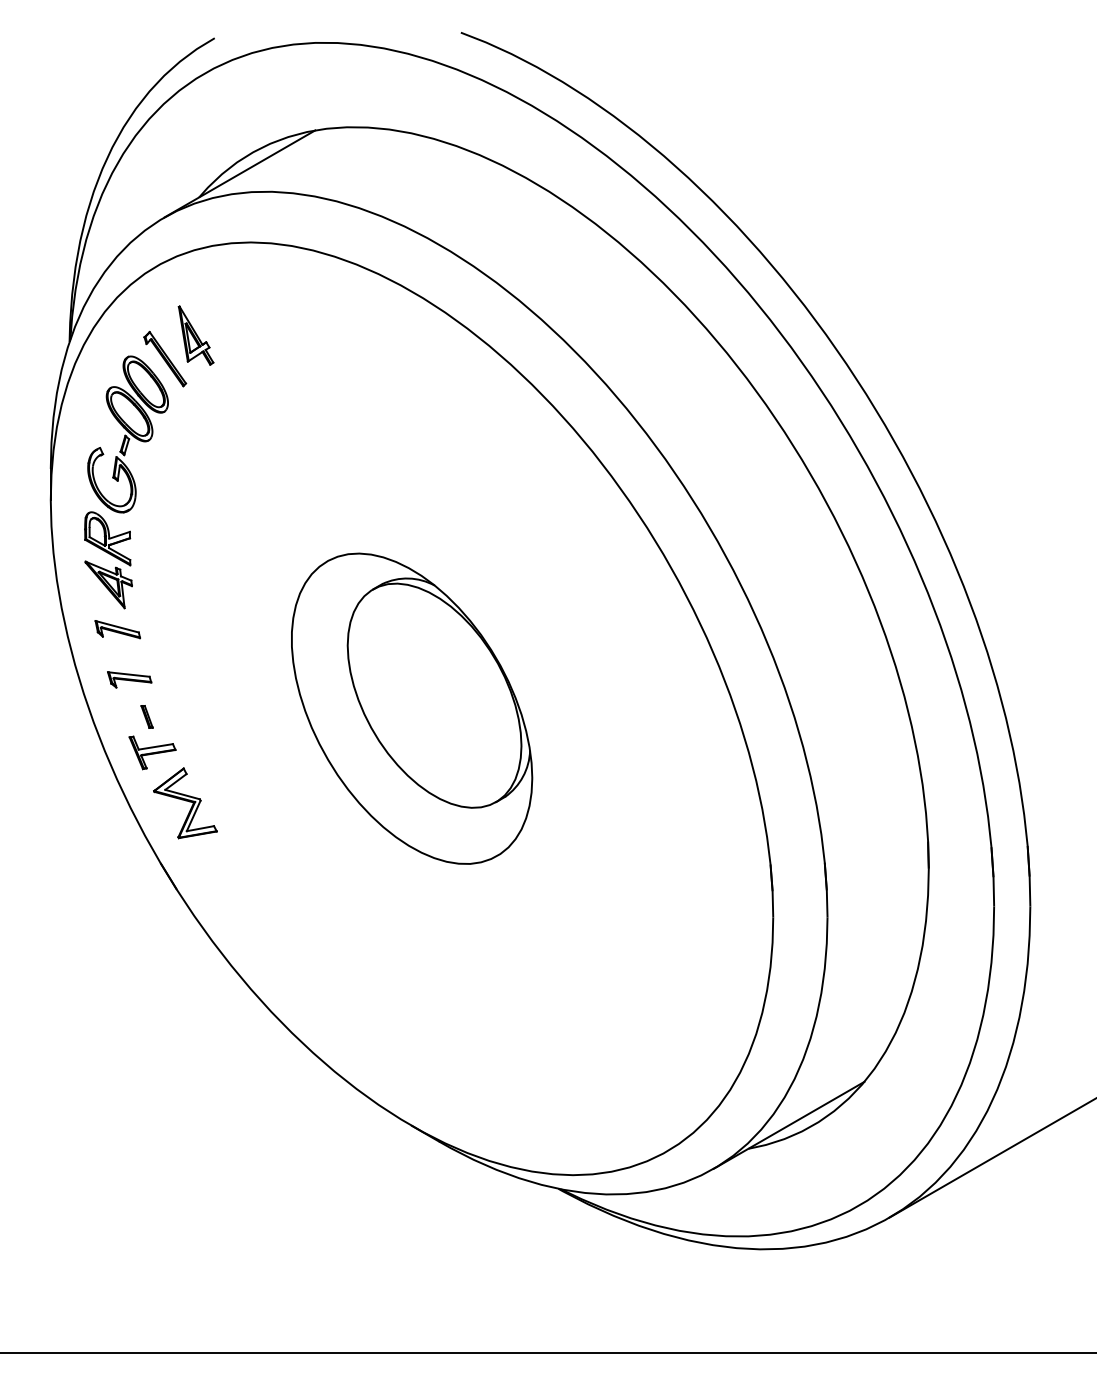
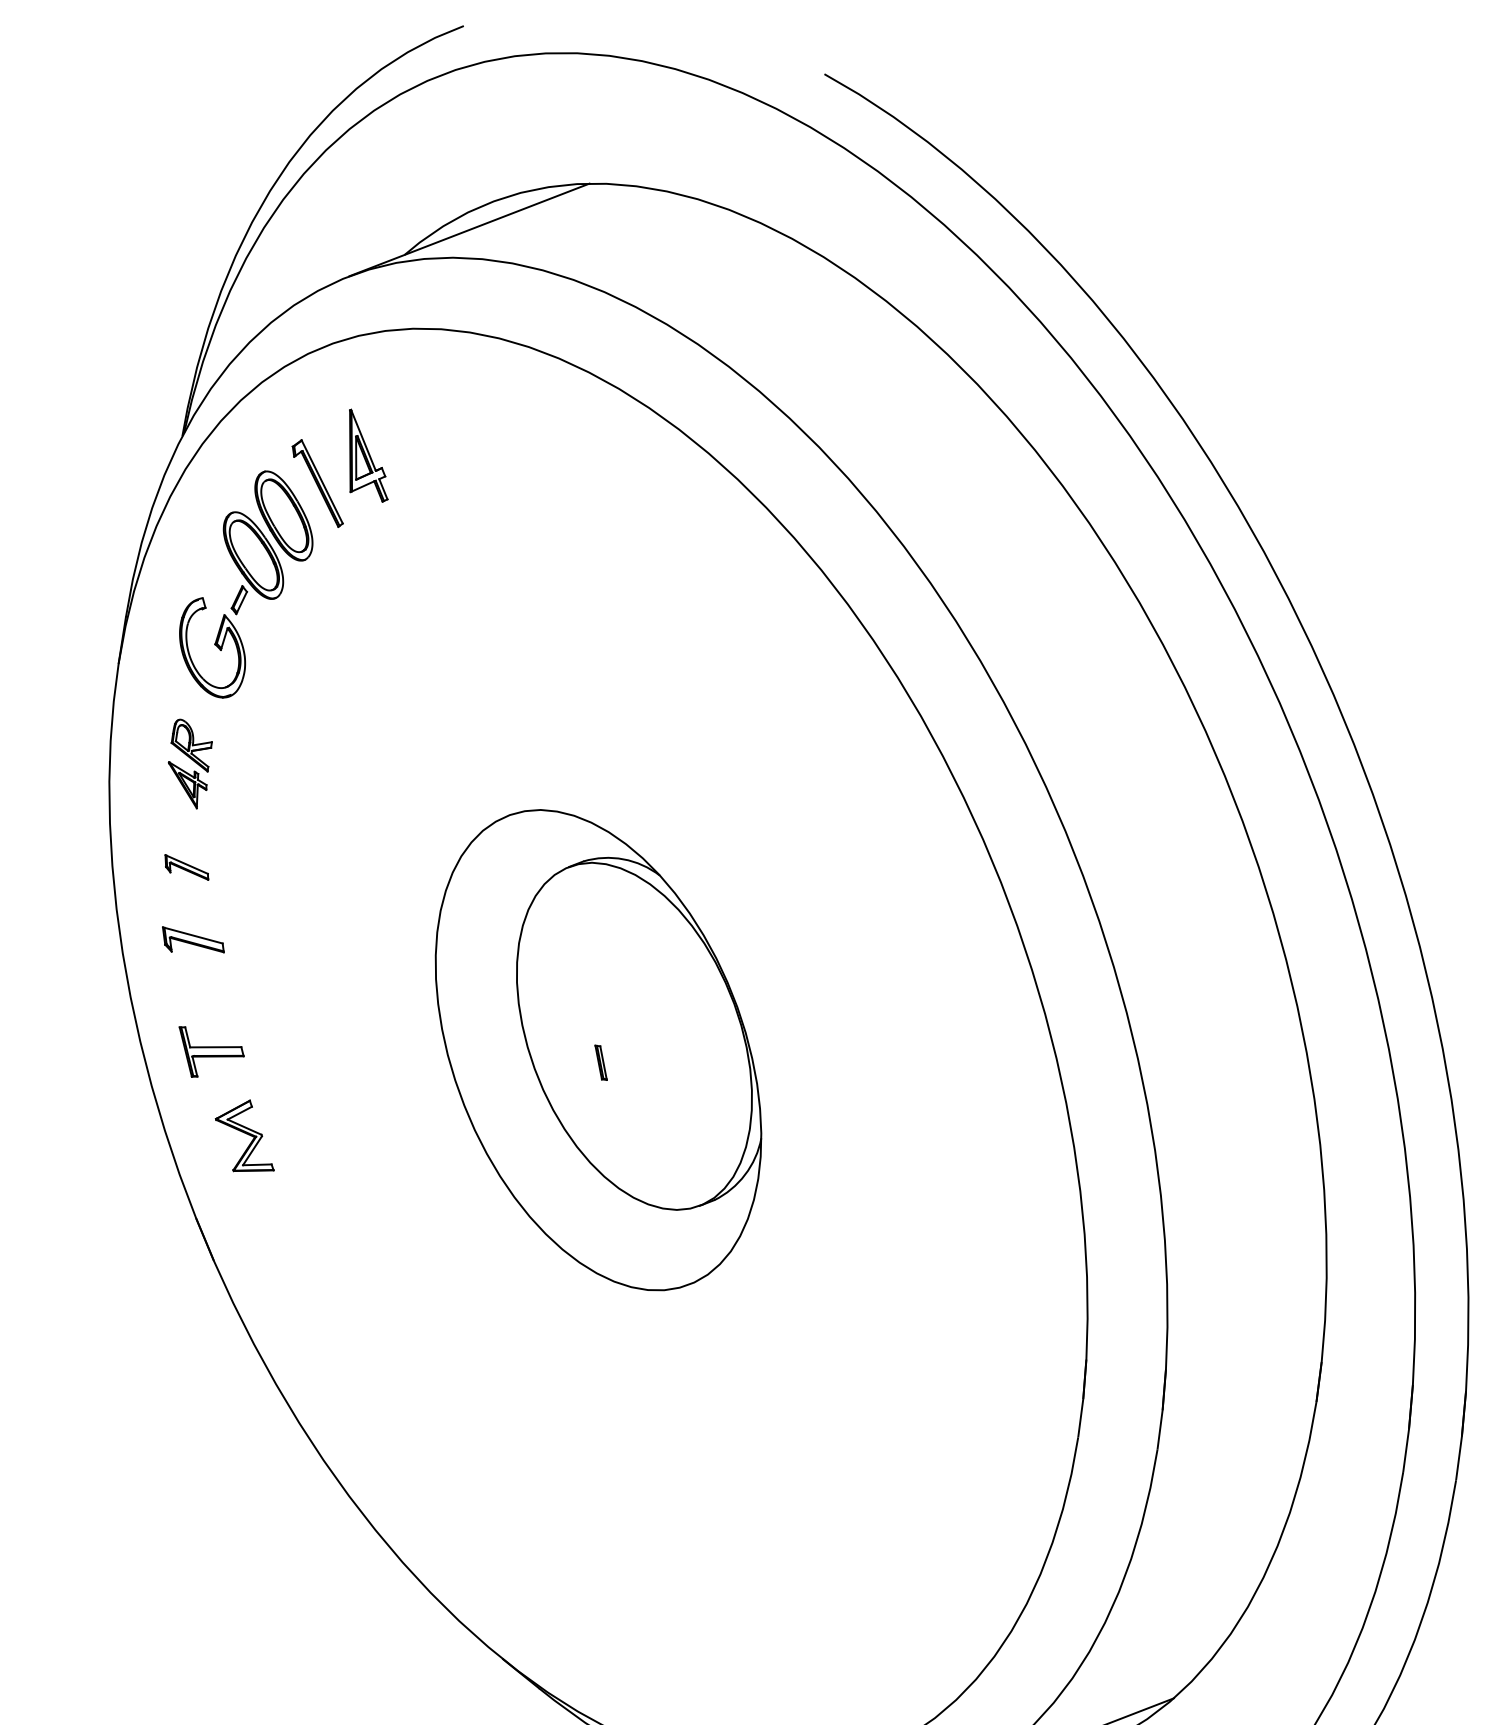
part: (108, 560) -> (189, 764), size x0.6
part: (117, 629) -> (186, 867), size x0.7
part: (146, 716) -> (600, 1062), moved
part: (185, 803) -> (246, 1136), size x0.7

